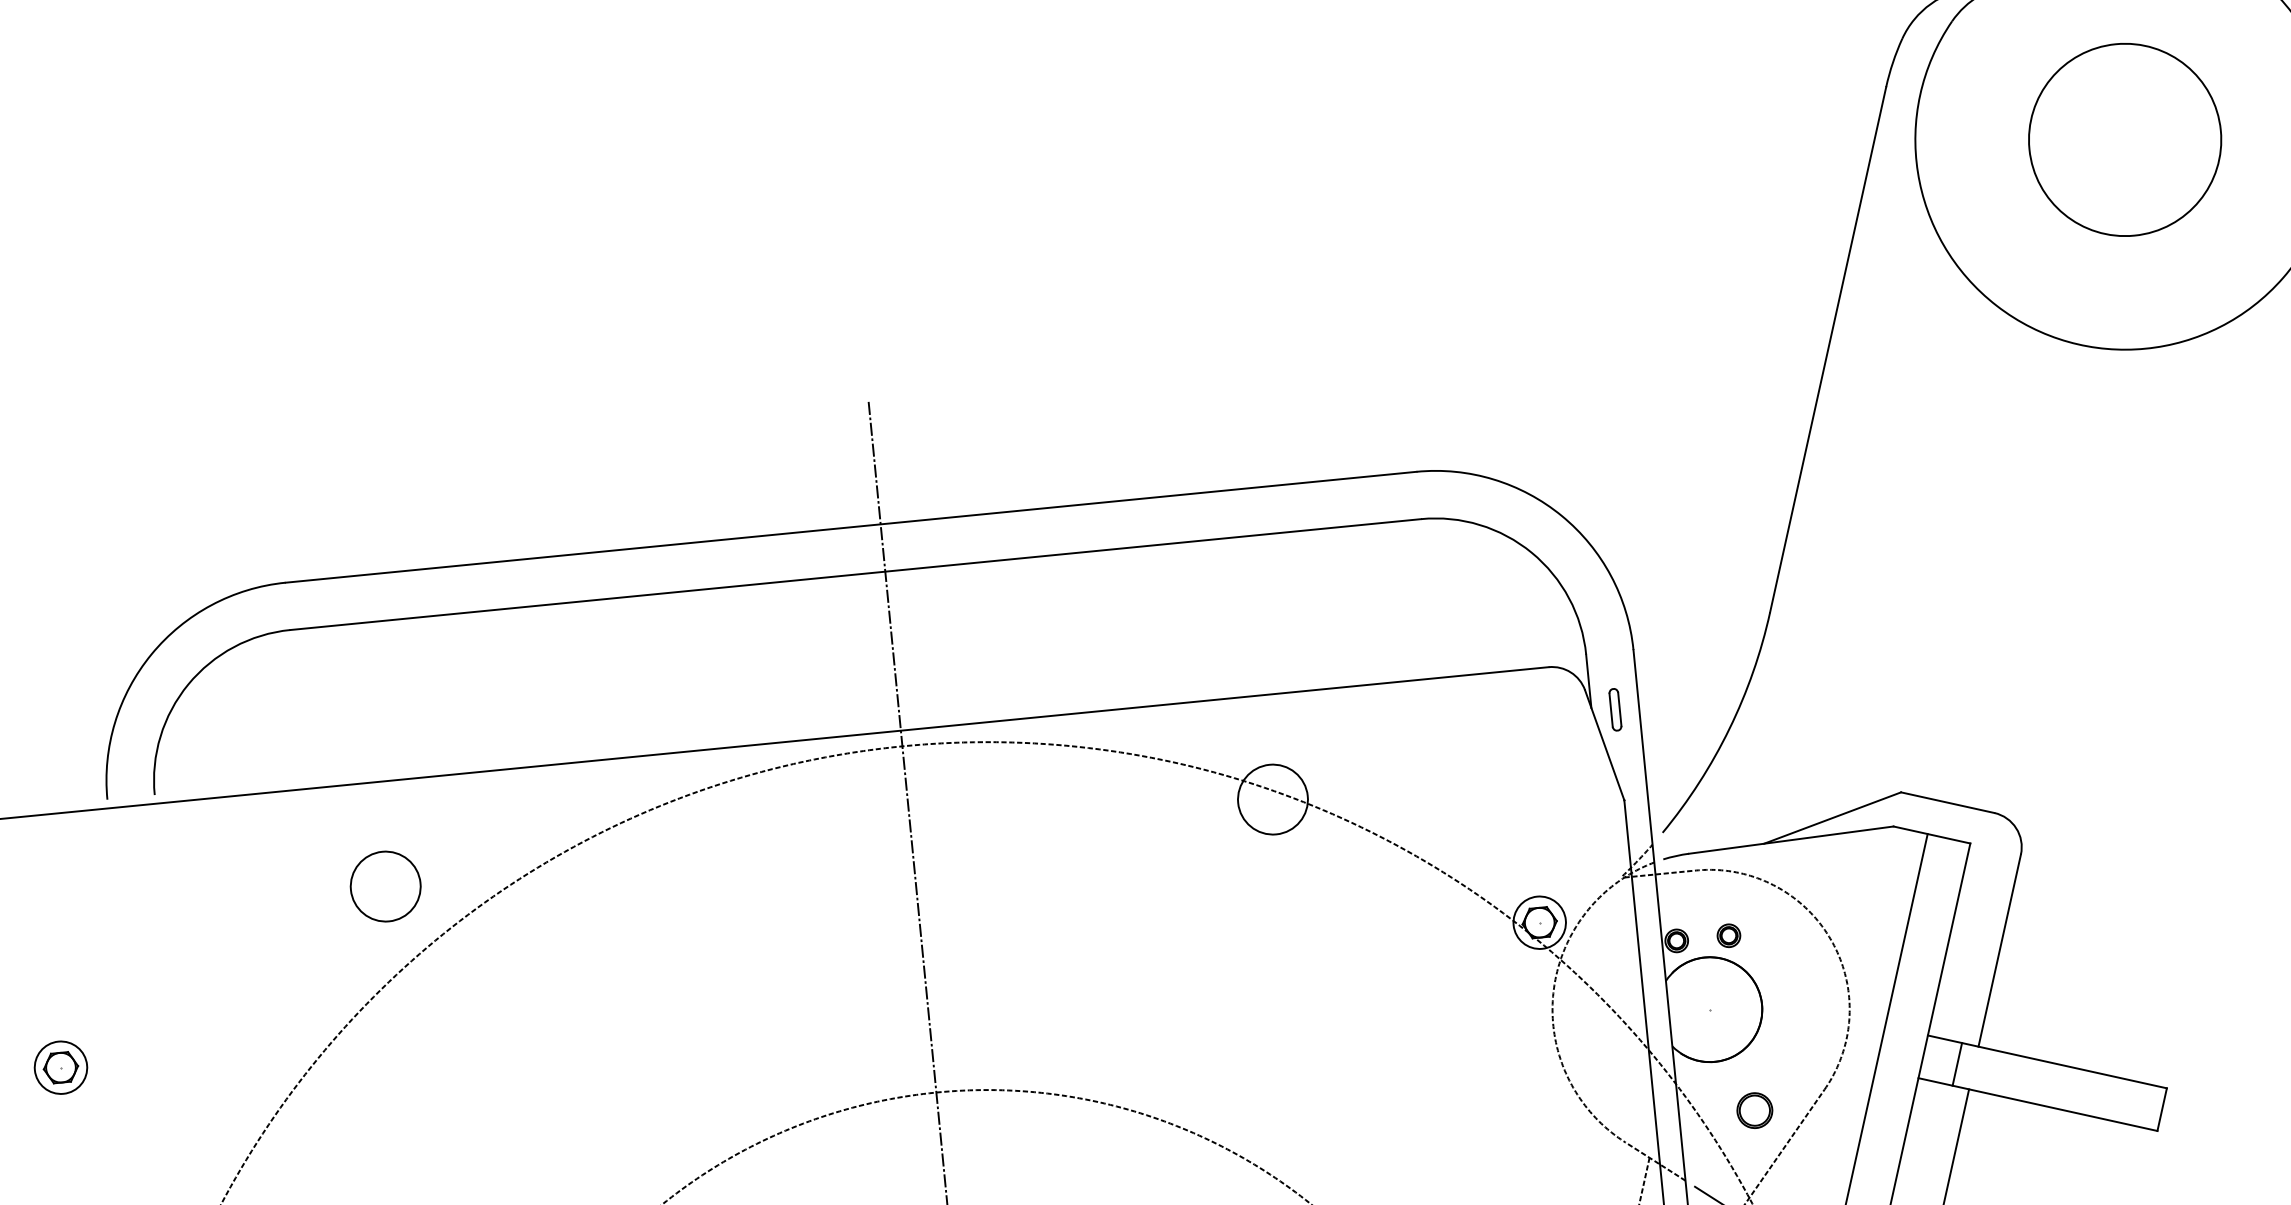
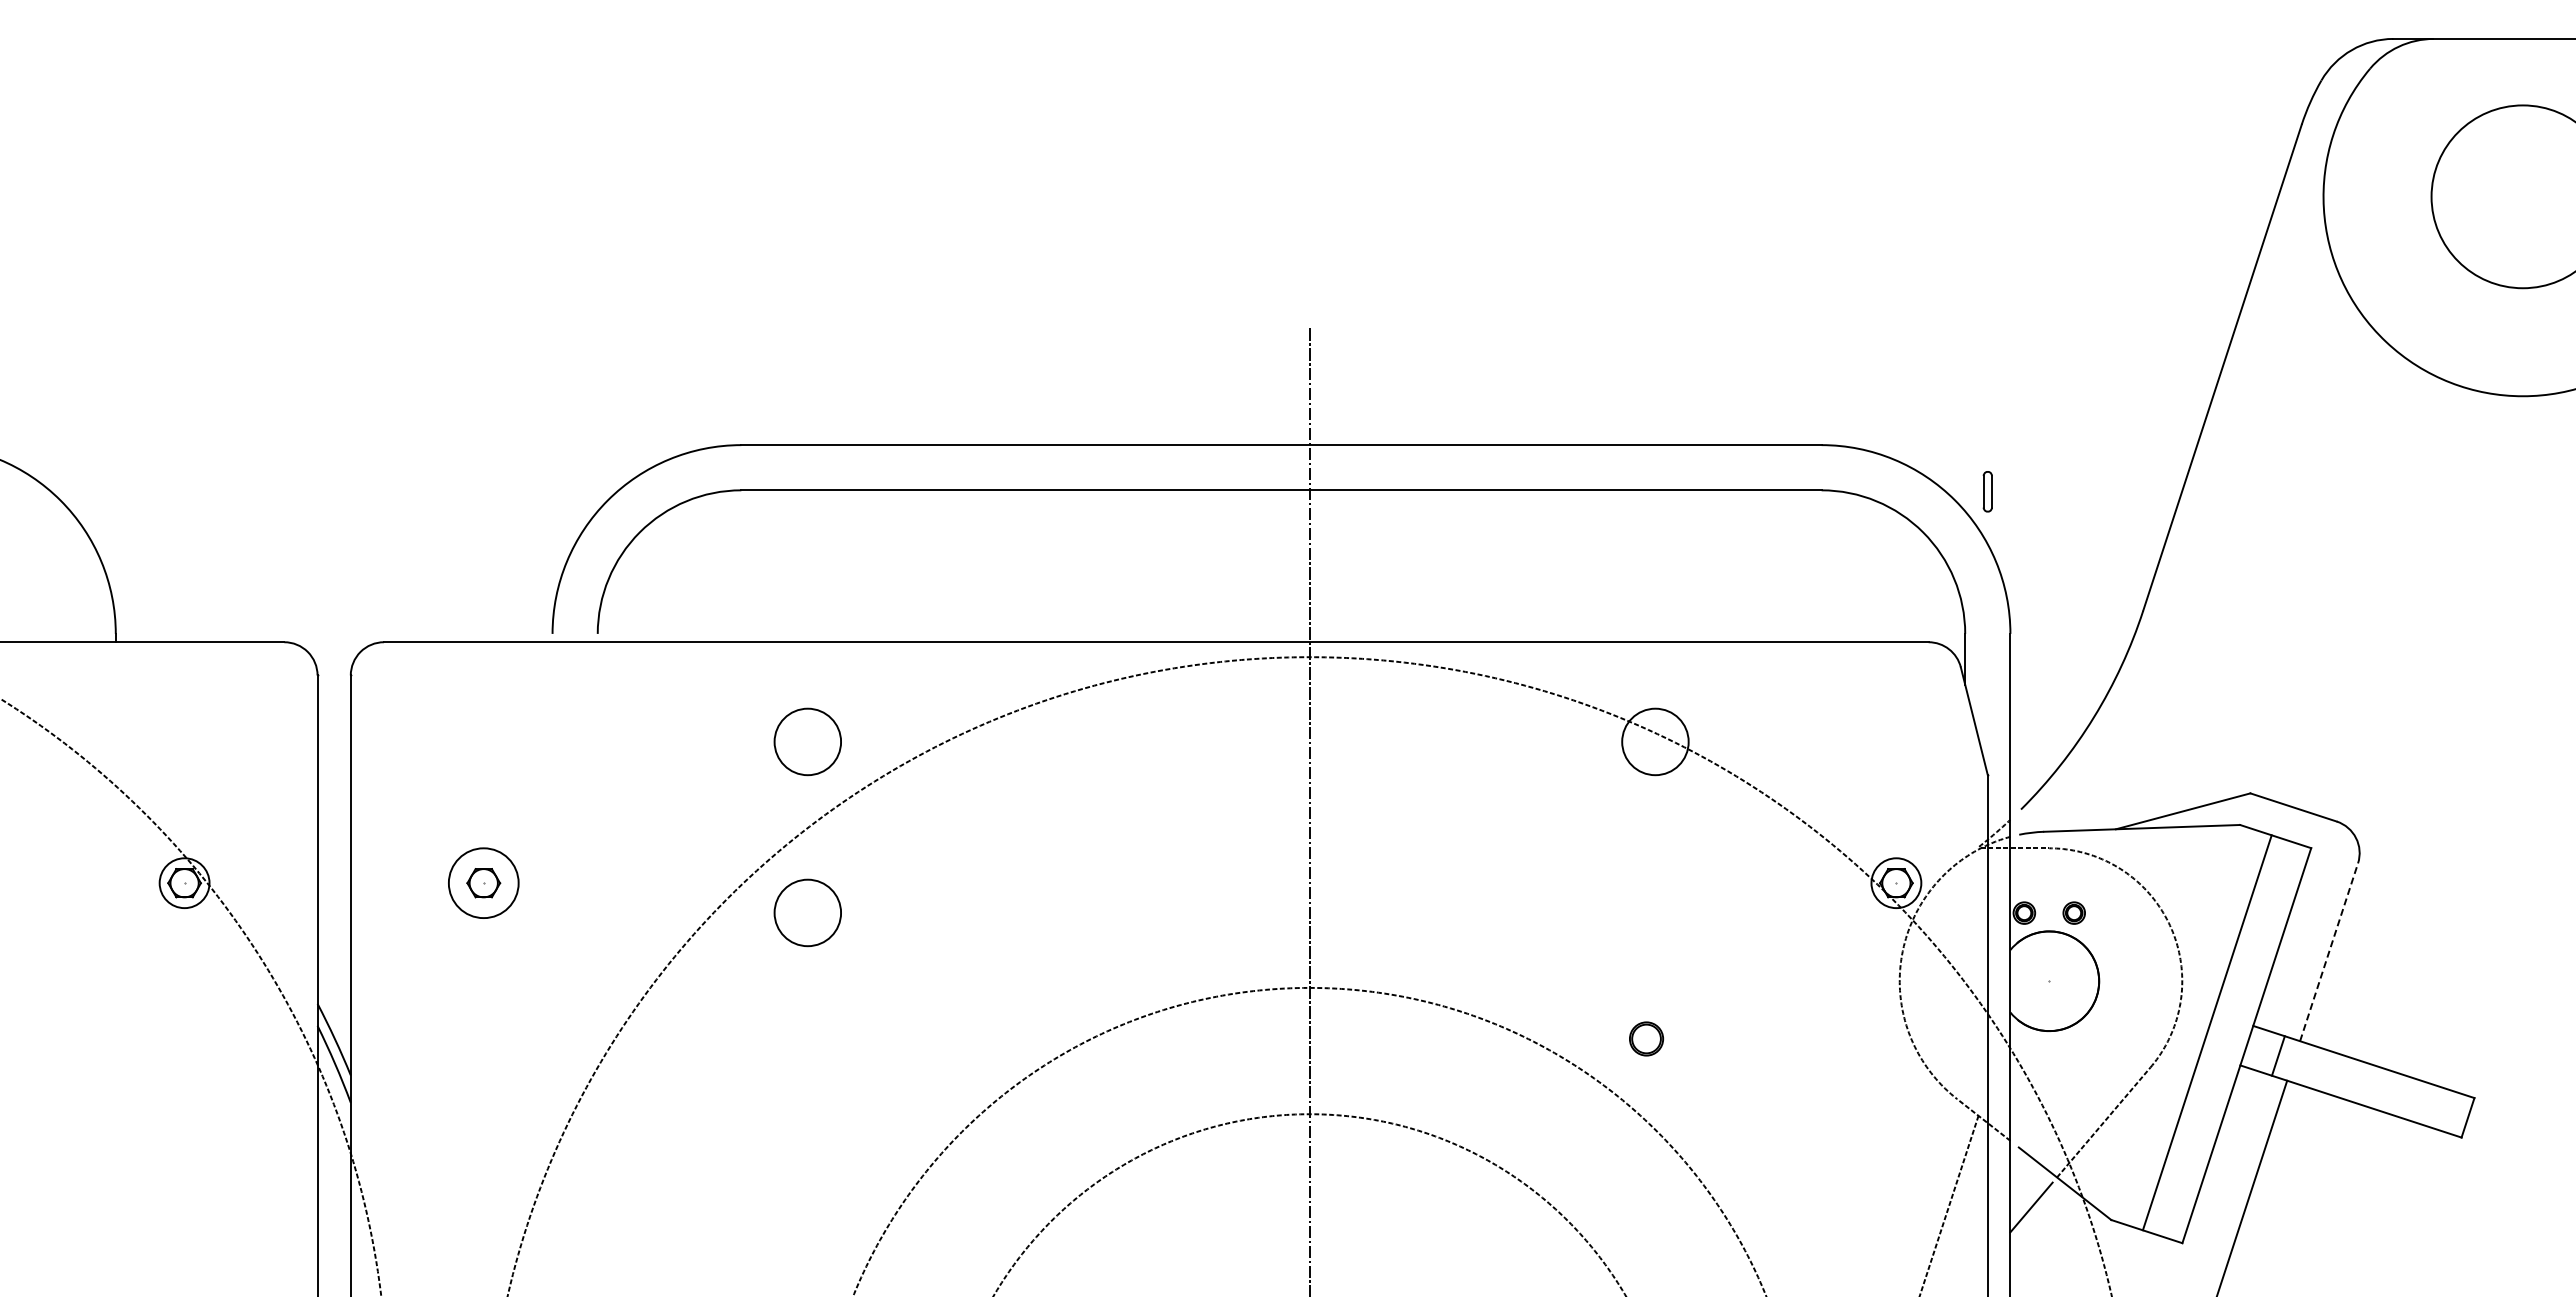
part: (1615, 709) -> (1987, 491), moved
line: (2000, 949) -> (2329, 951), solid -> dashed
circle: (402, 1065) -> (807, 912), added
circle: (60, 1068) -> (483, 883), size x1.4
part: (1754, 1110) -> (1646, 1038), moved

